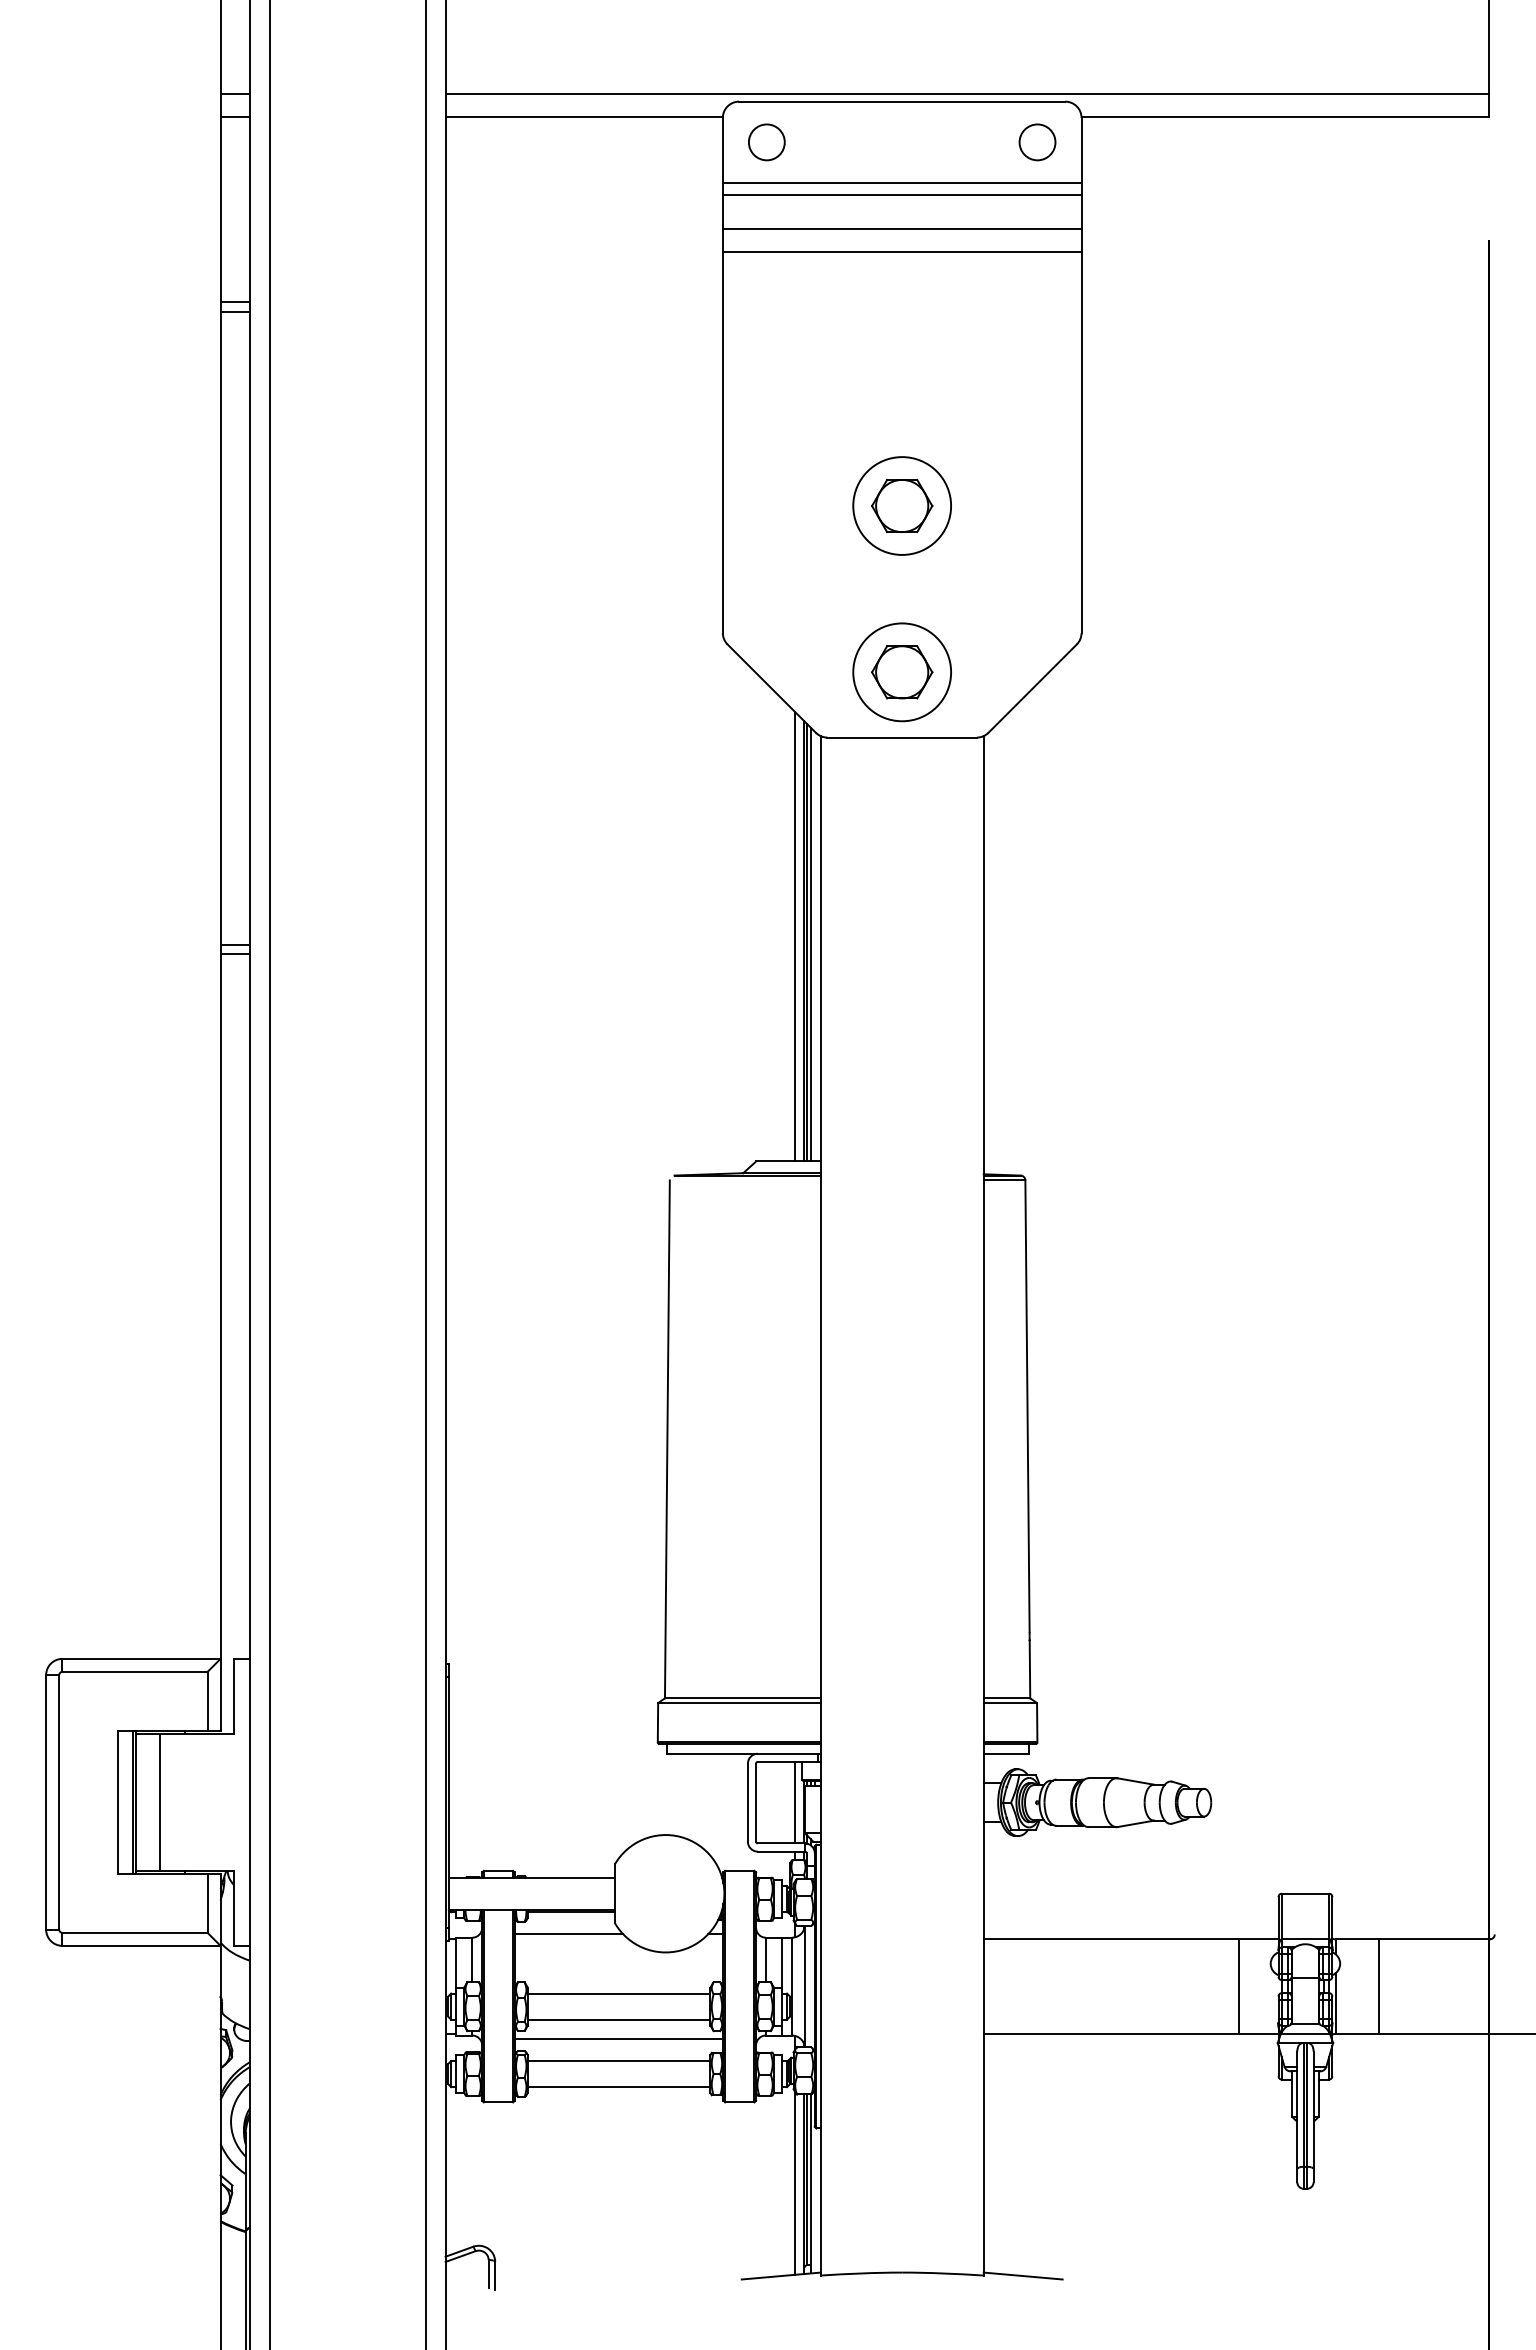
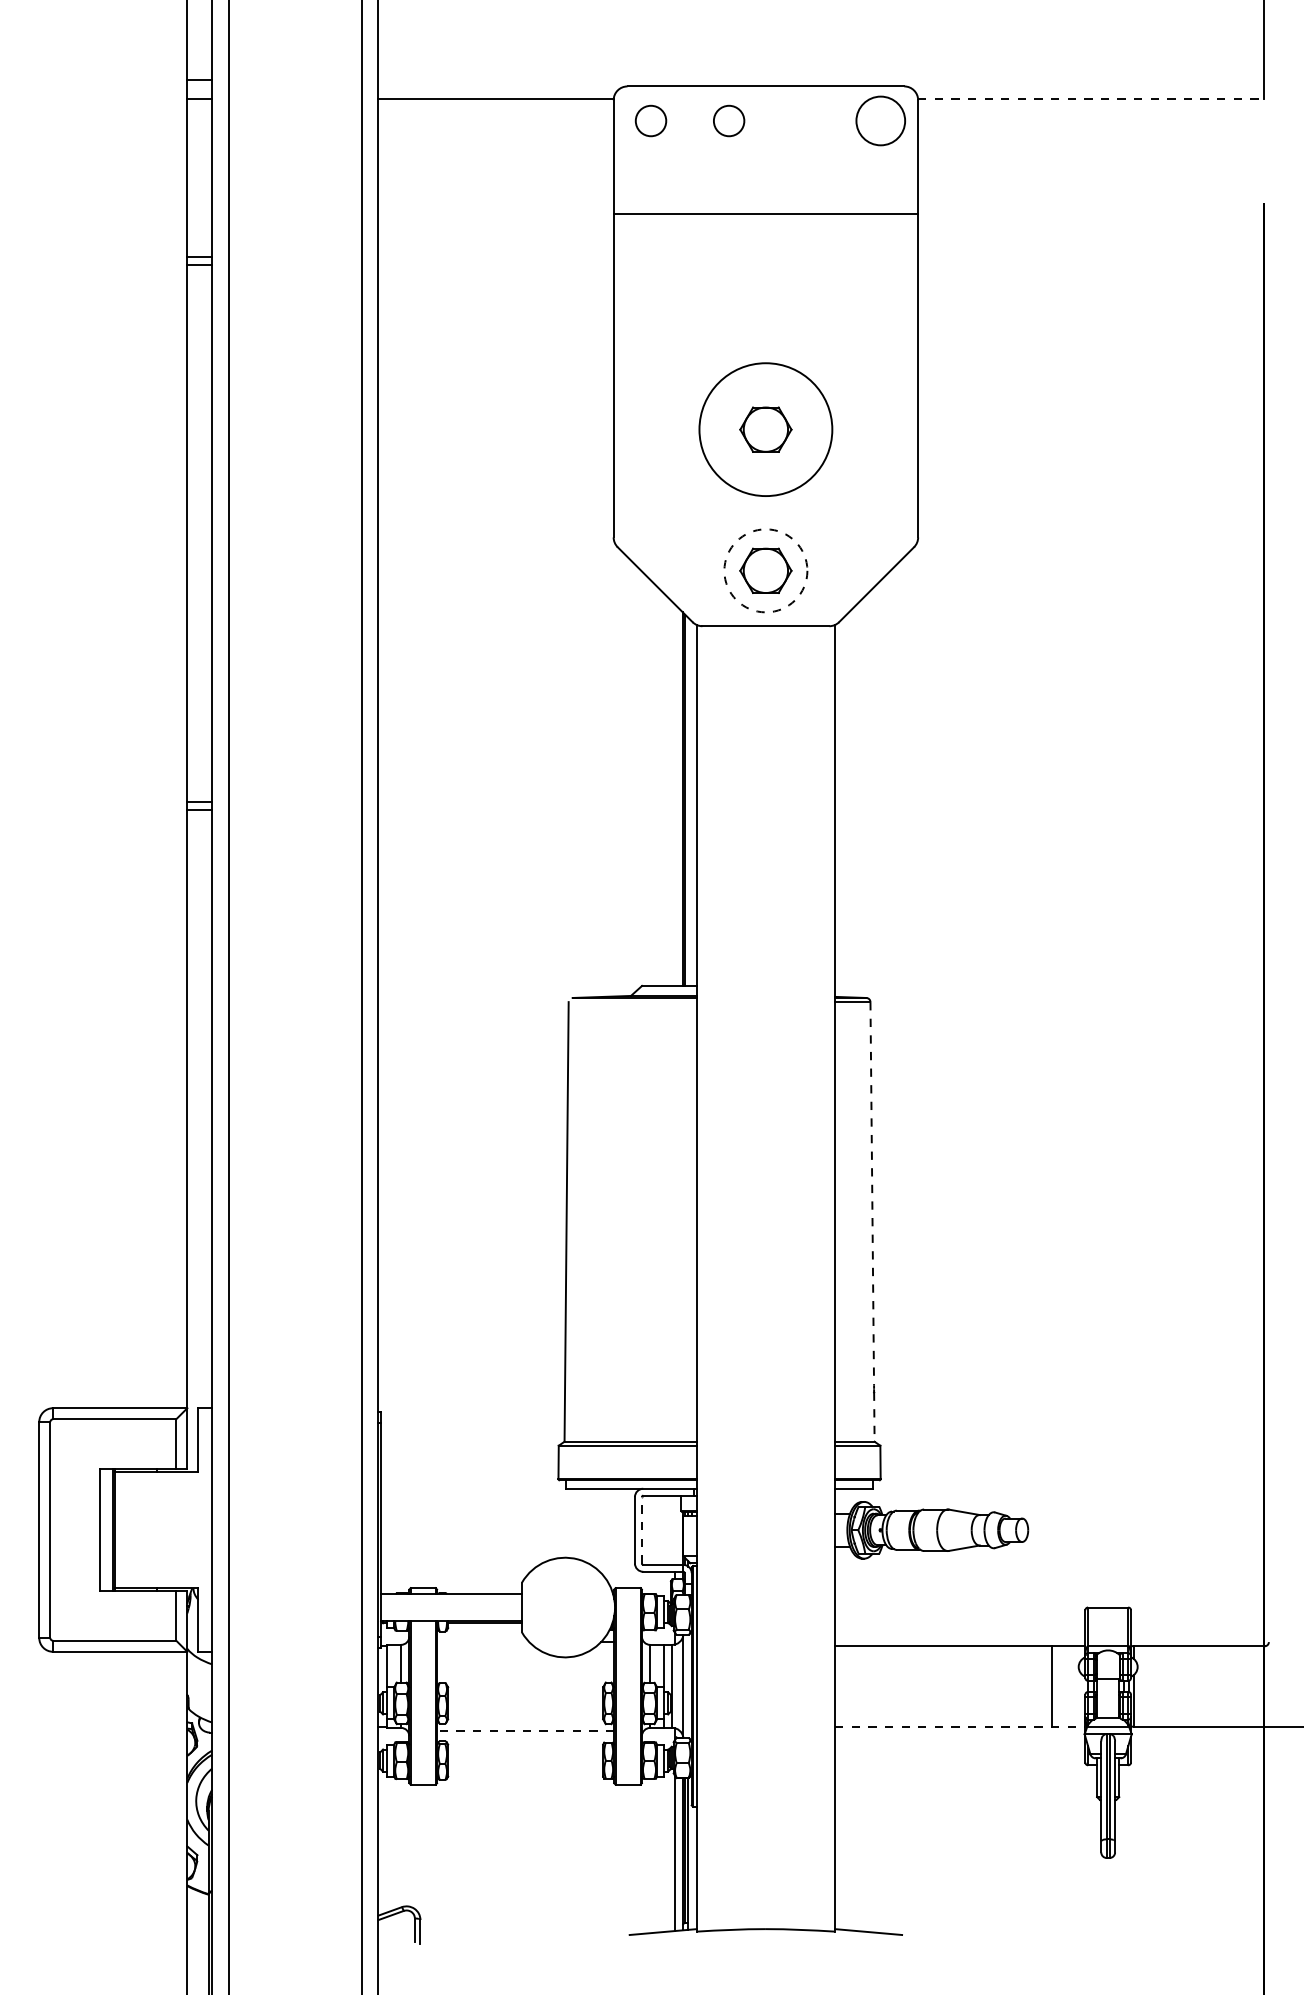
line: (967, 93) -> (821, 79), removed
line: (1285, 116) -> (1091, 99), solid -> dashed
circle: (858, 142) -> (728, 121), added
circle: (1037, 142) -> (880, 121), size x1.6
line: (901, 183) -> (765, 155), removed
line: (901, 194) -> (765, 165), removed
line: (901, 229) -> (765, 194), removed
circle: (902, 505) -> (766, 429), size x1.6
circle: (902, 672) -> (766, 570), solid -> dashed
line: (795, 936) -> (675, 795), removed
line: (810, 944) -> (688, 801), removed
line: (1027, 1406) -> (872, 1193), solid -> dashed
line: (1029, 1669) -> (873, 1417), solid -> dashed
line: (160, 1801) -> (136, 1529), removed
line: (756, 1802) -> (642, 1530), solid -> dashed
line: (795, 1802) -> (675, 1530), removed
line: (568, 1934) -> (482, 1642), removed
line: (1378, 1986) -> (1170, 1686), removed
line: (618, 1993) -> (525, 1692), removed
line: (618, 2019) -> (525, 1714), removed
line: (1131, 2033) -> (960, 1726), solid -> dashed
line: (618, 2038) -> (525, 1730), solid -> dashed
line: (618, 2061) -> (525, 1749), removed
line: (618, 2087) -> (525, 1772), removed

